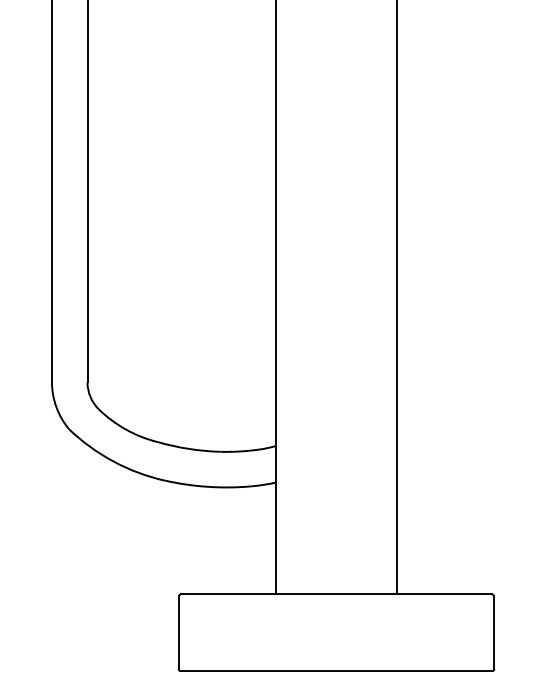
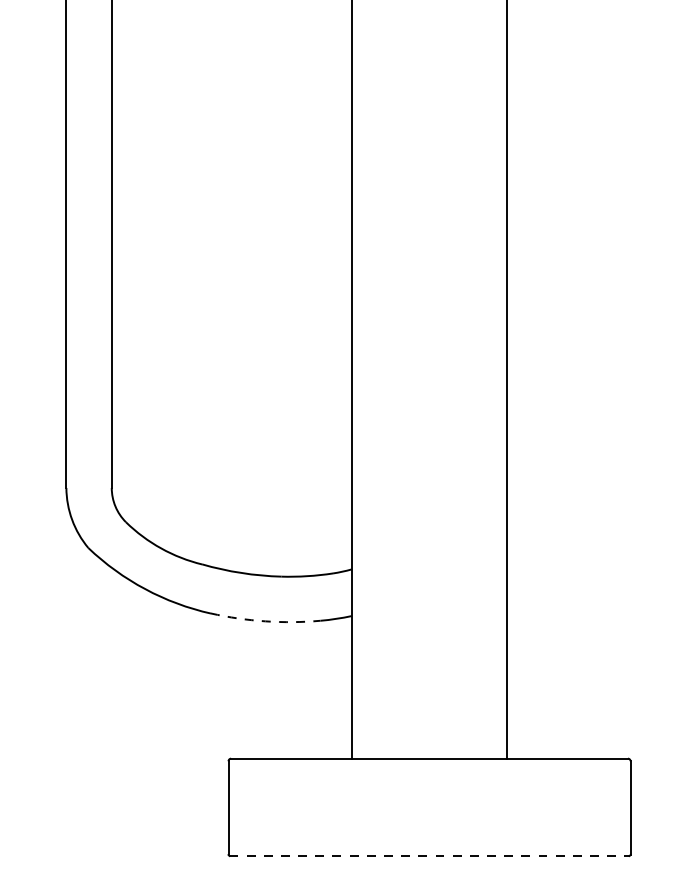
arc: (207, 486) -> (264, 620), solid -> dashed
line: (336, 670) -> (429, 855), solid -> dashed

